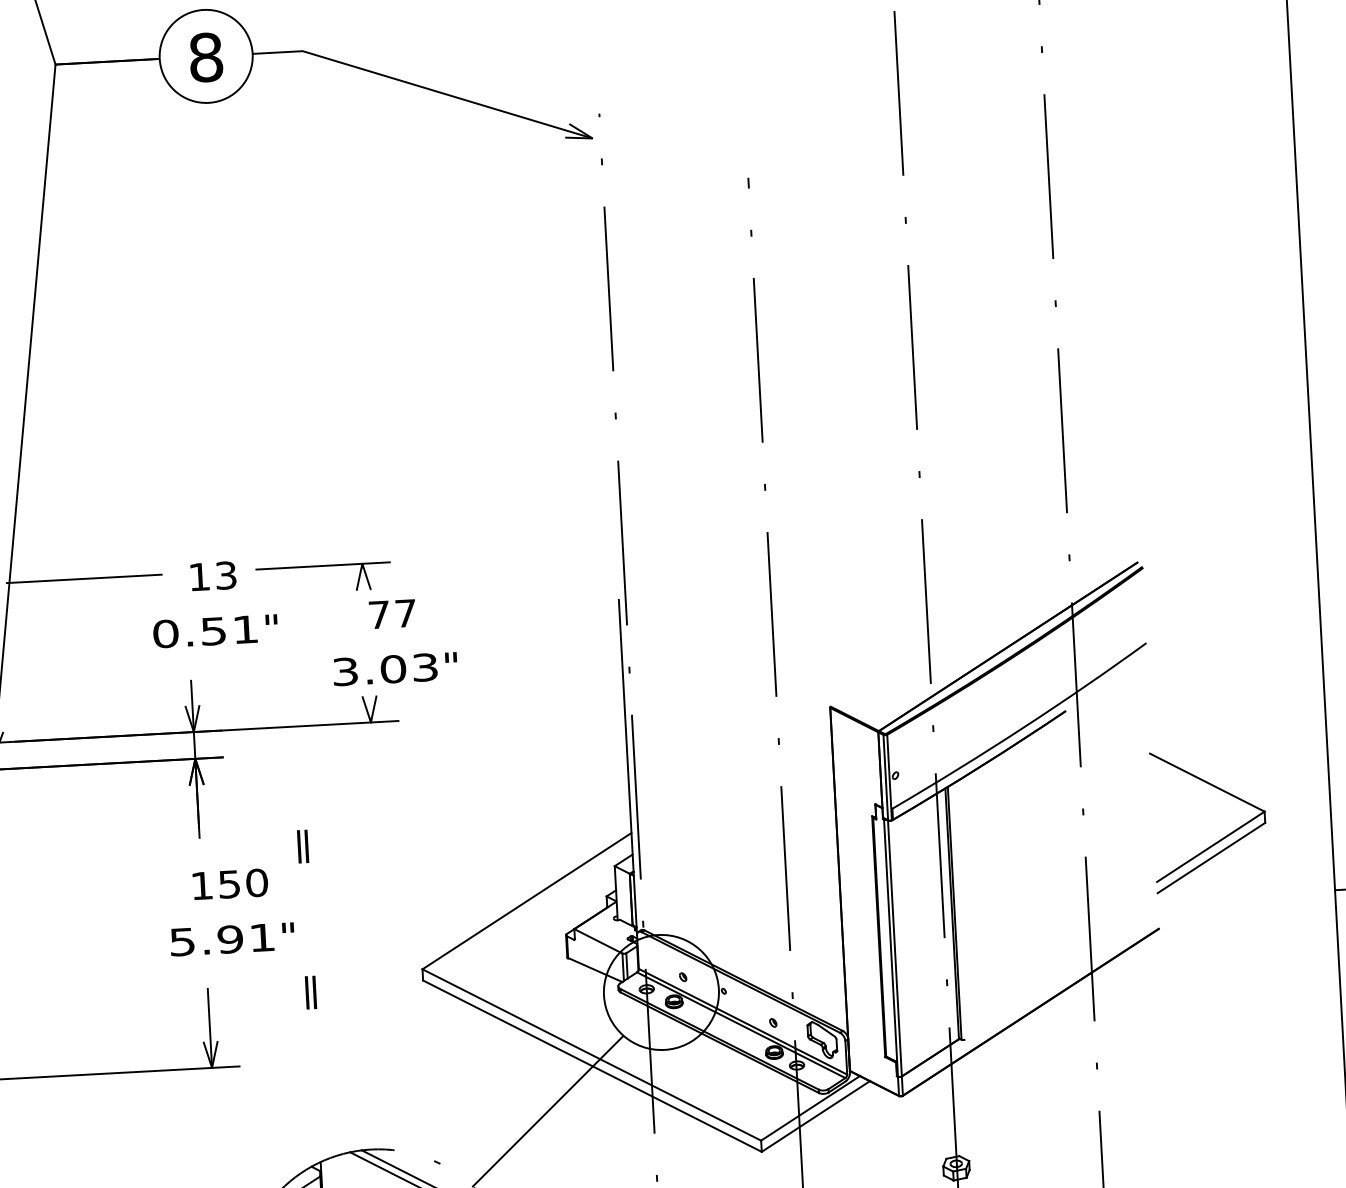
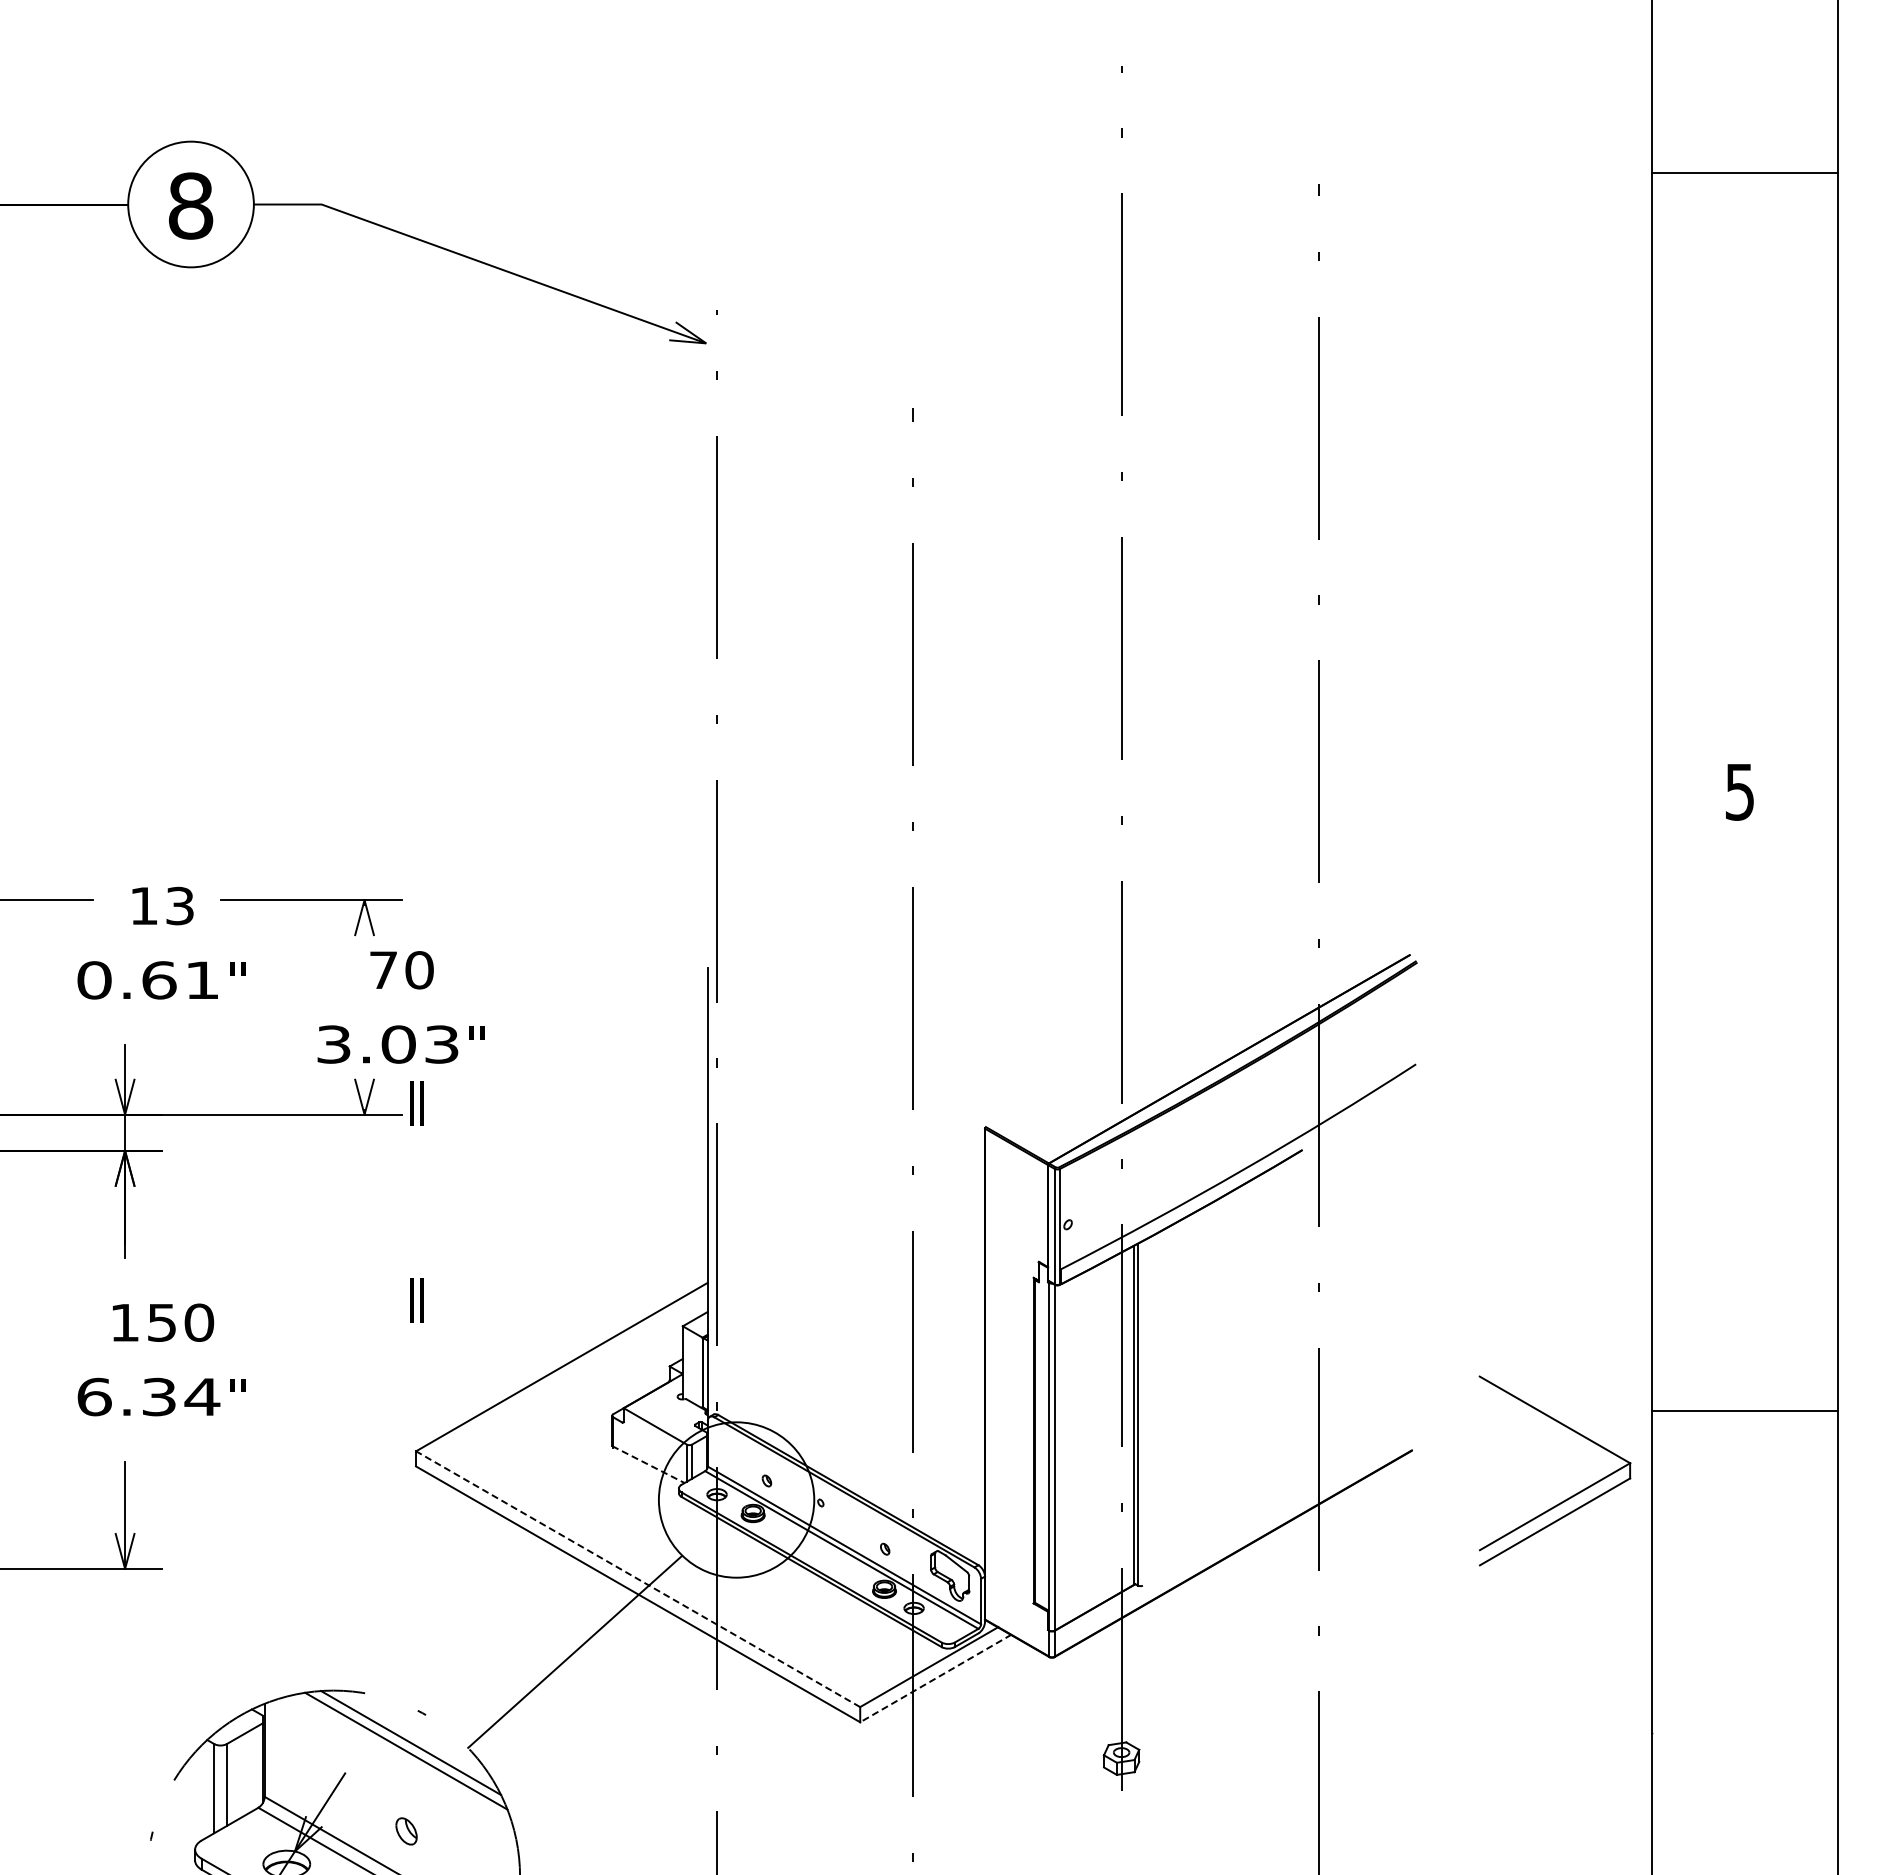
text: (405, 613) -> (419, 970), 77 -> 70
text: (213, 631) -> (159, 980), 0.51 -> 0.61
part: (1220, 839) -> (1568, 1497), moved
text: (306, 919) -> (416, 1201), moved
text: (222, 939) -> (148, 1396), 5.91 -> 6.34
line: (594, 969) -> (648, 1464), solid -> dashed
line: (591, 1054) -> (637, 1578), solid -> dashed
line: (815, 1116) -> (935, 1678), solid -> dashed

